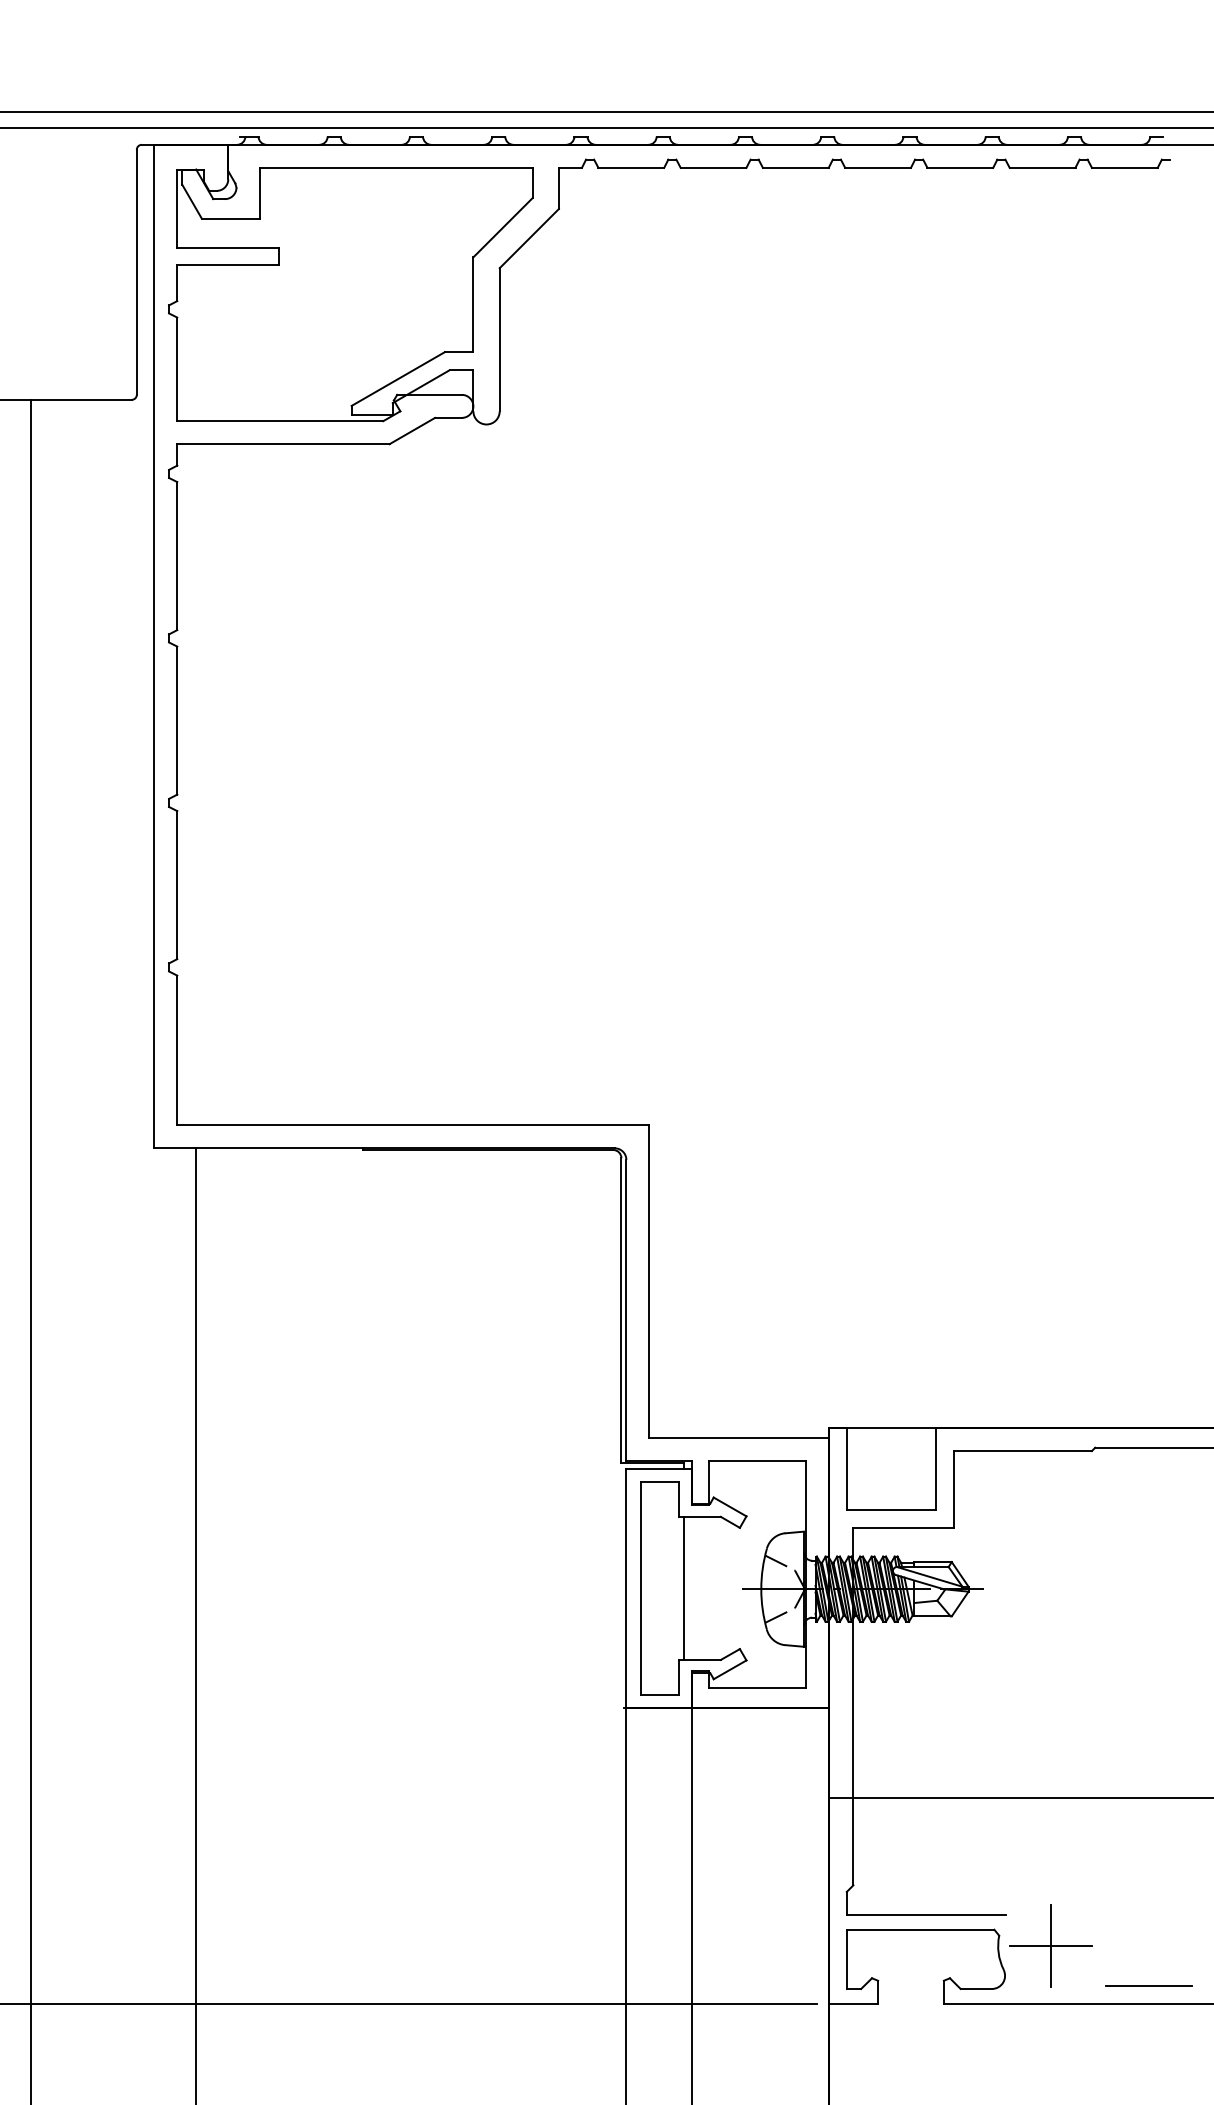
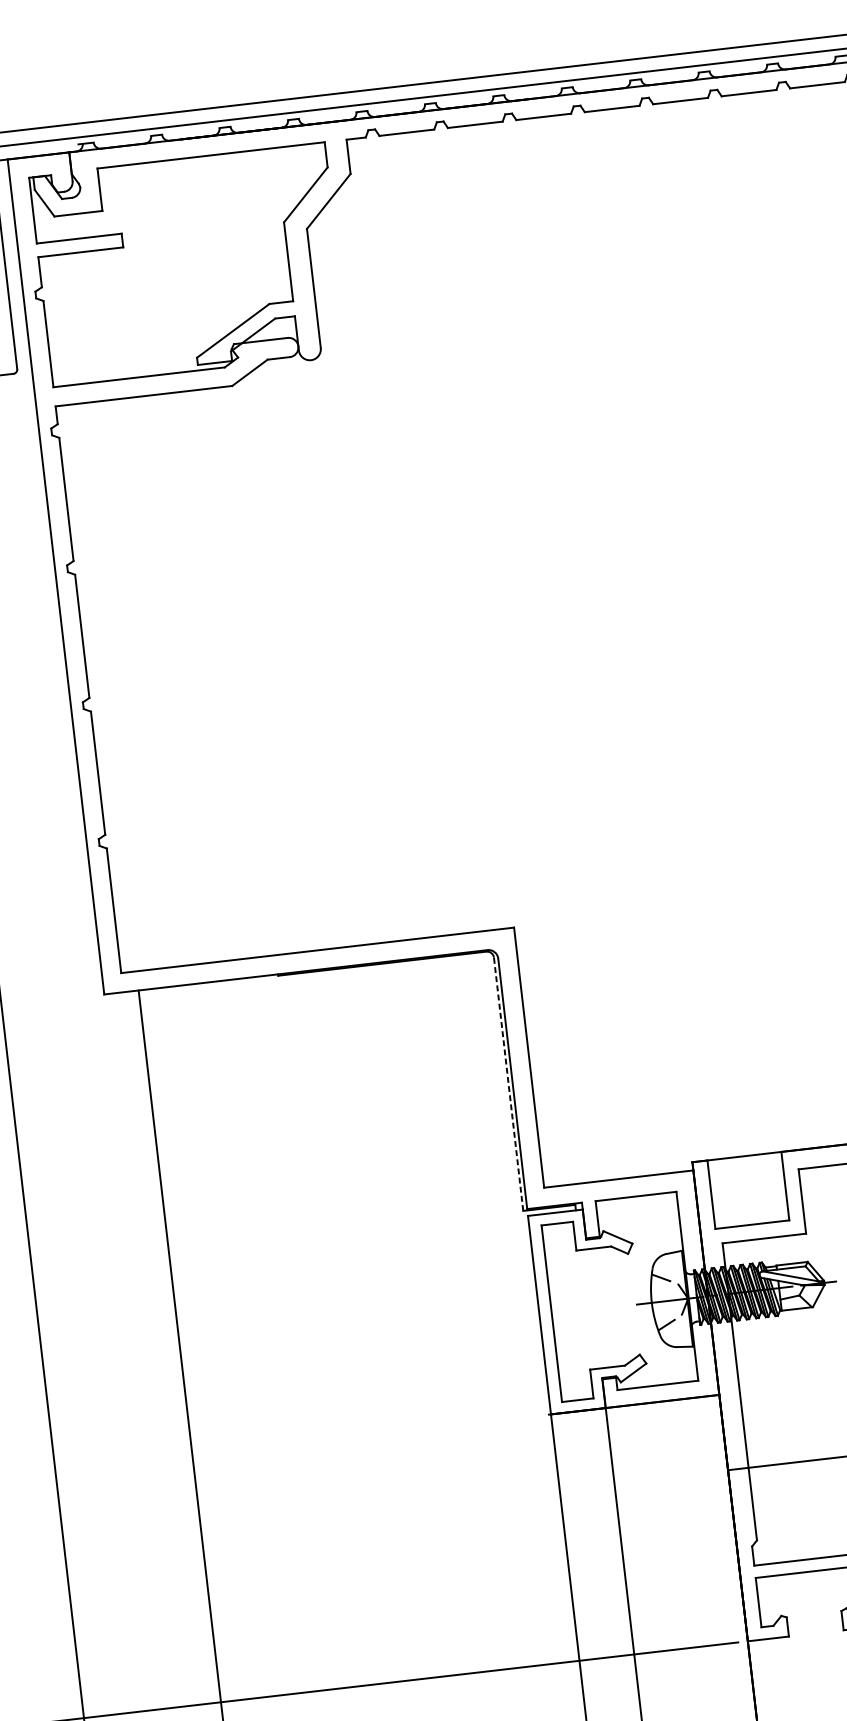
line: (621, 1309) -> (508, 1083), solid -> dashed
line: (683, 1587) -> (586, 1308), removed

